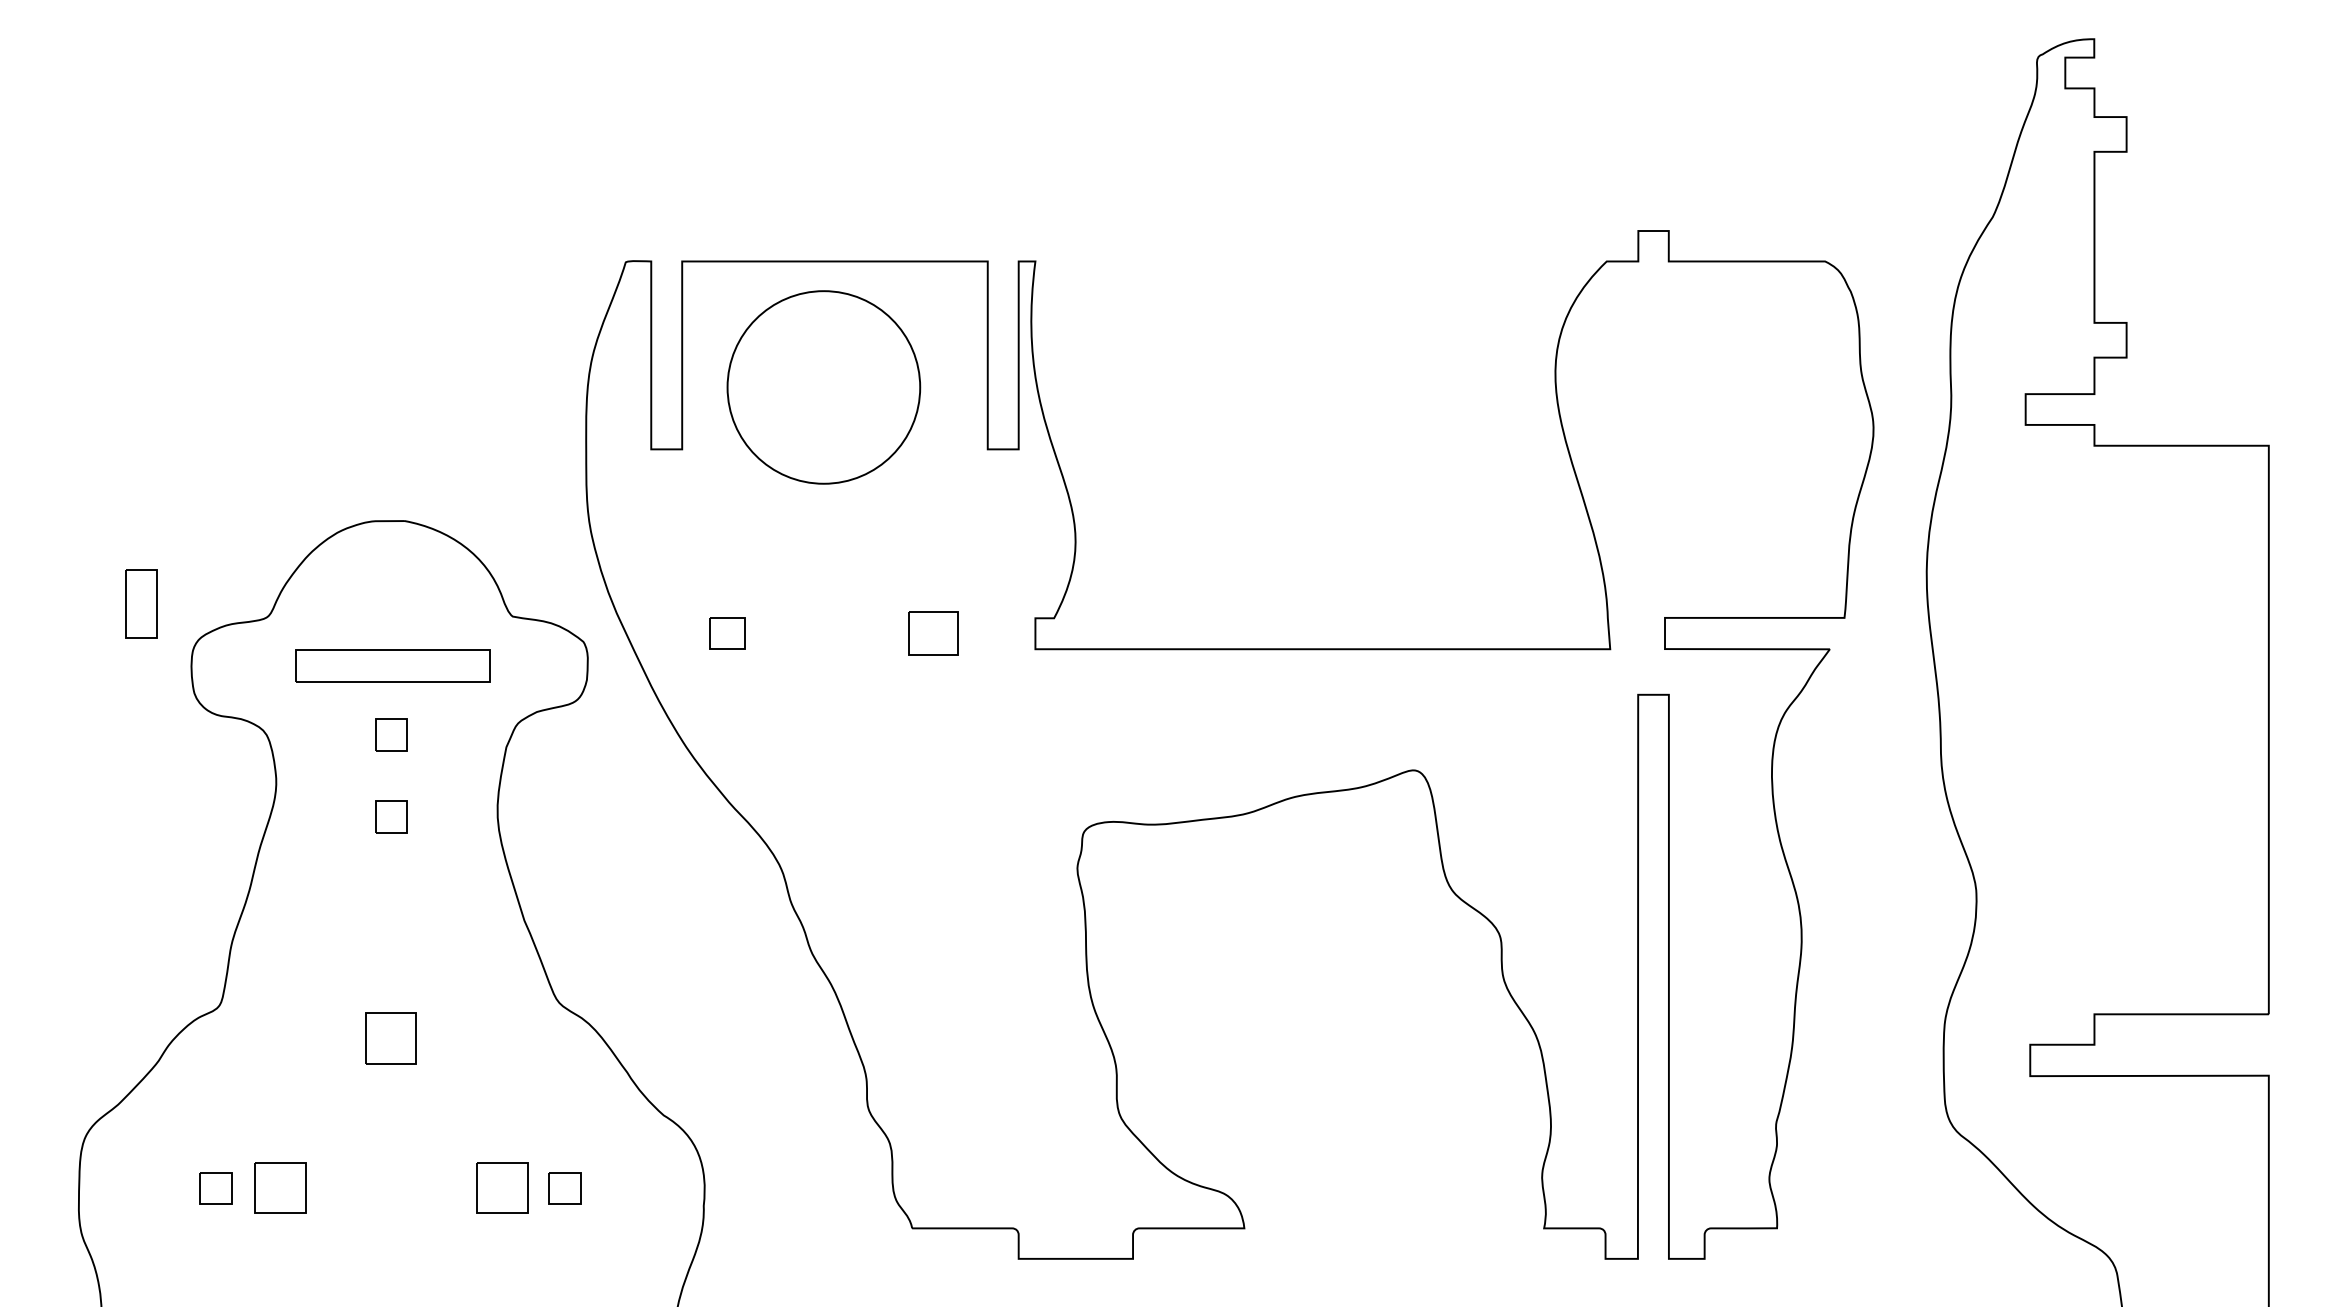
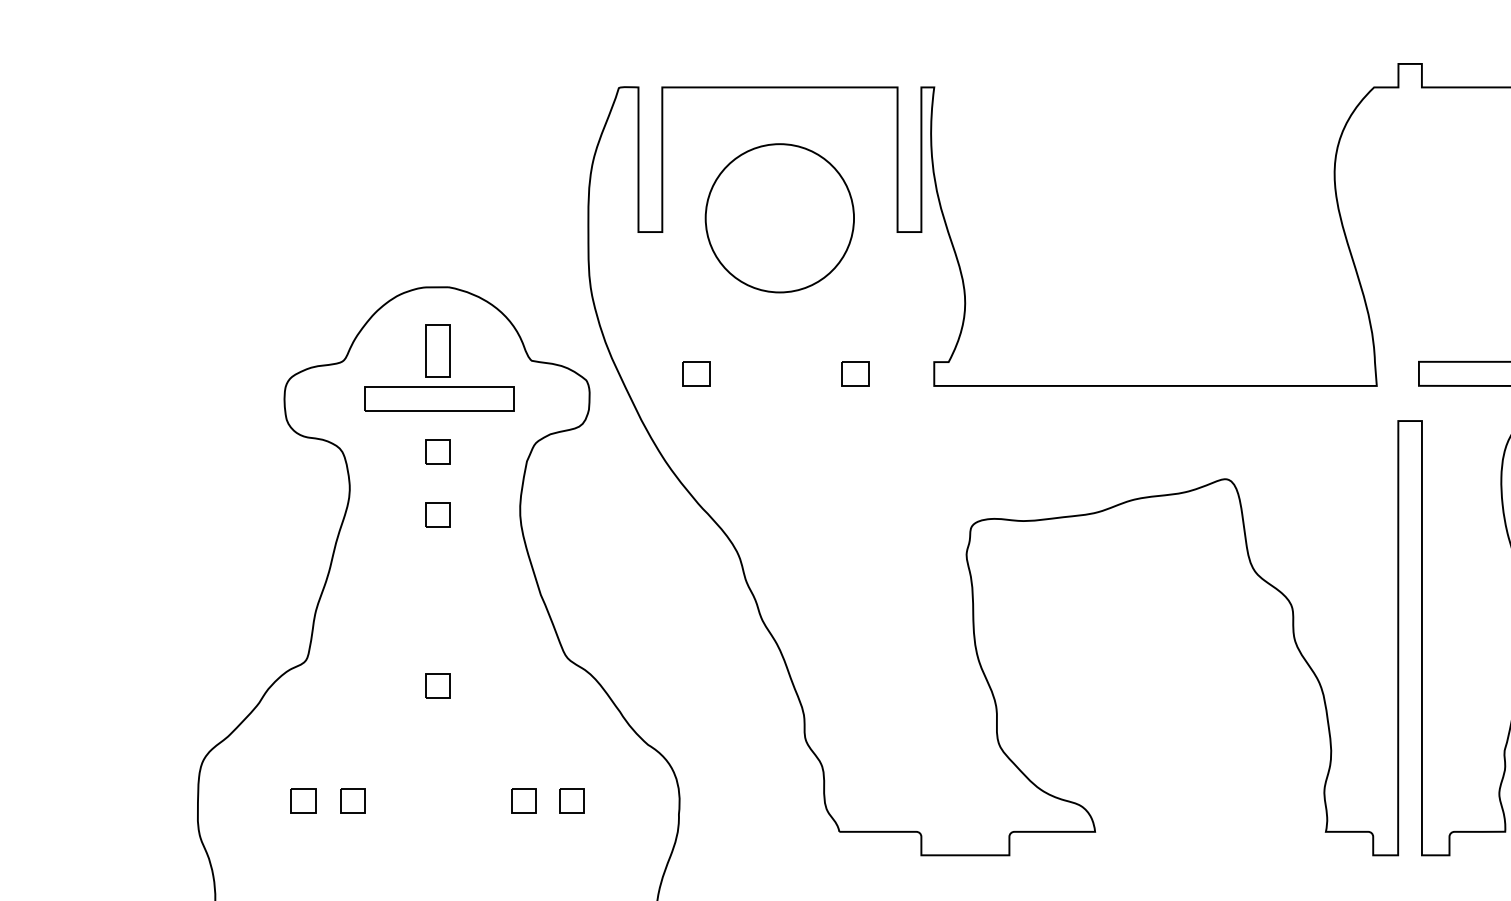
part: (823, 387) -> (779, 218), moved
part: (141, 603) -> (438, 350), moved
part: (932, 633) -> (855, 373), size x0.71
part: (391, 1038) -> (438, 685), size x0.62
part: (280, 1188) -> (353, 801), size x0.62
part: (501, 1188) -> (523, 801), size x0.62

